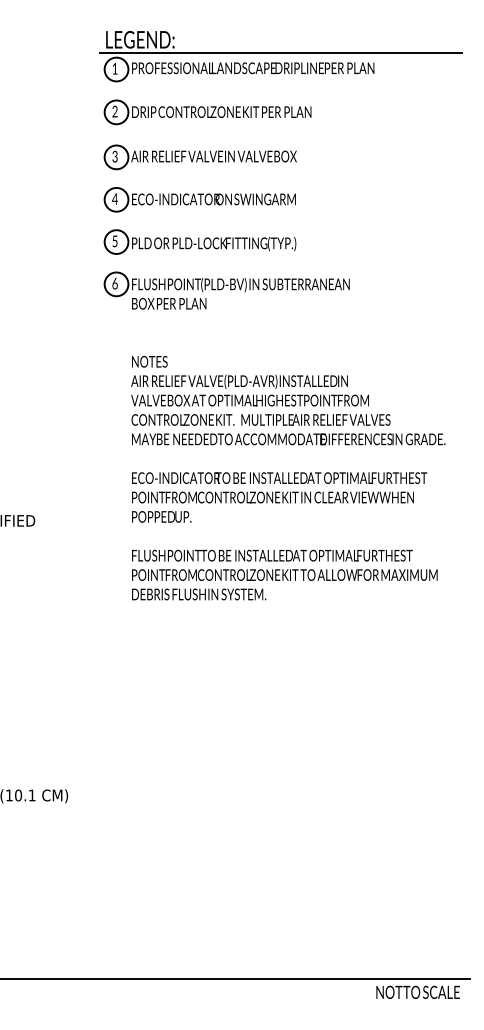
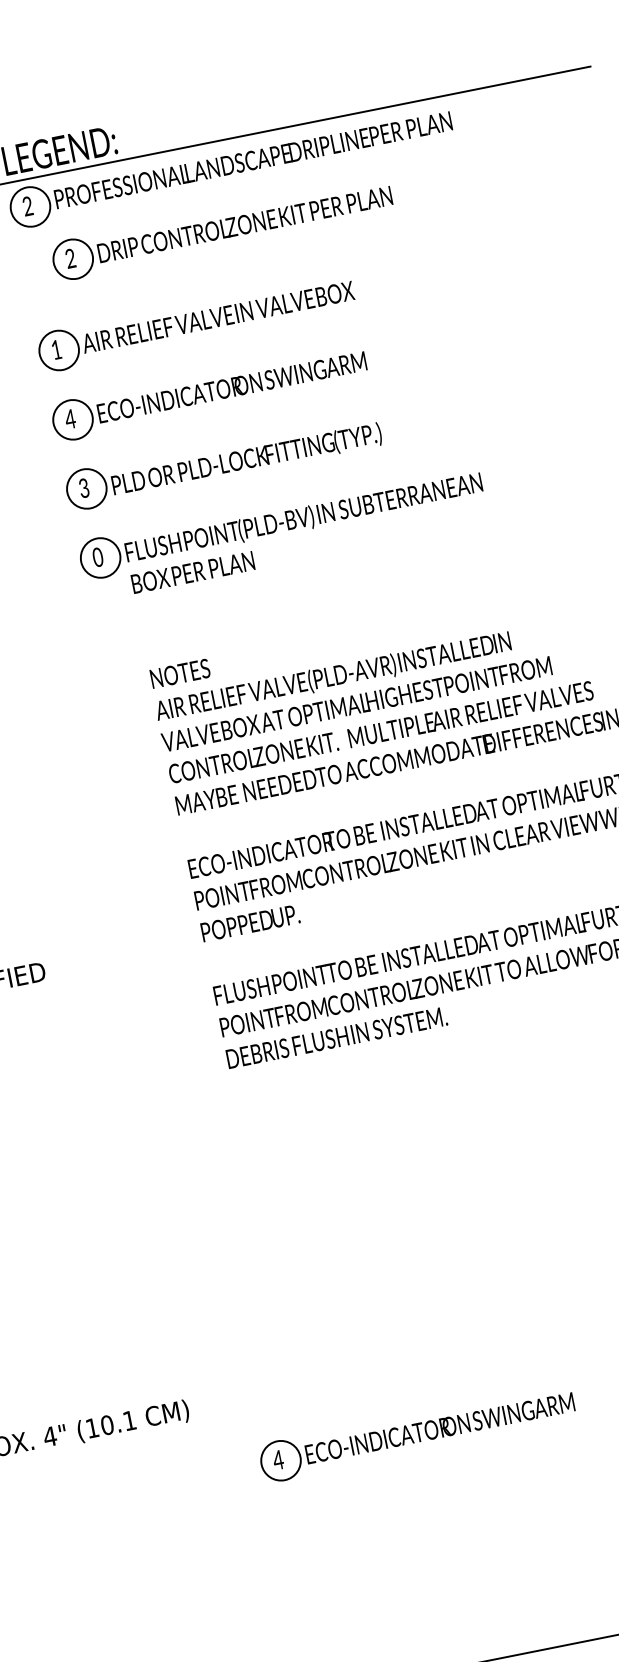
text: (114, 68) -> (26, 205), 1 -> 2
part: (207, 112) -> (221, 229), moved
text: (114, 156) -> (55, 349), 3 -> 1
text: (114, 240) -> (82, 486), 5 -> 3
text: (114, 282) -> (96, 555), 6 -> 0
part: (199, 836) -> (416, 1433), added

